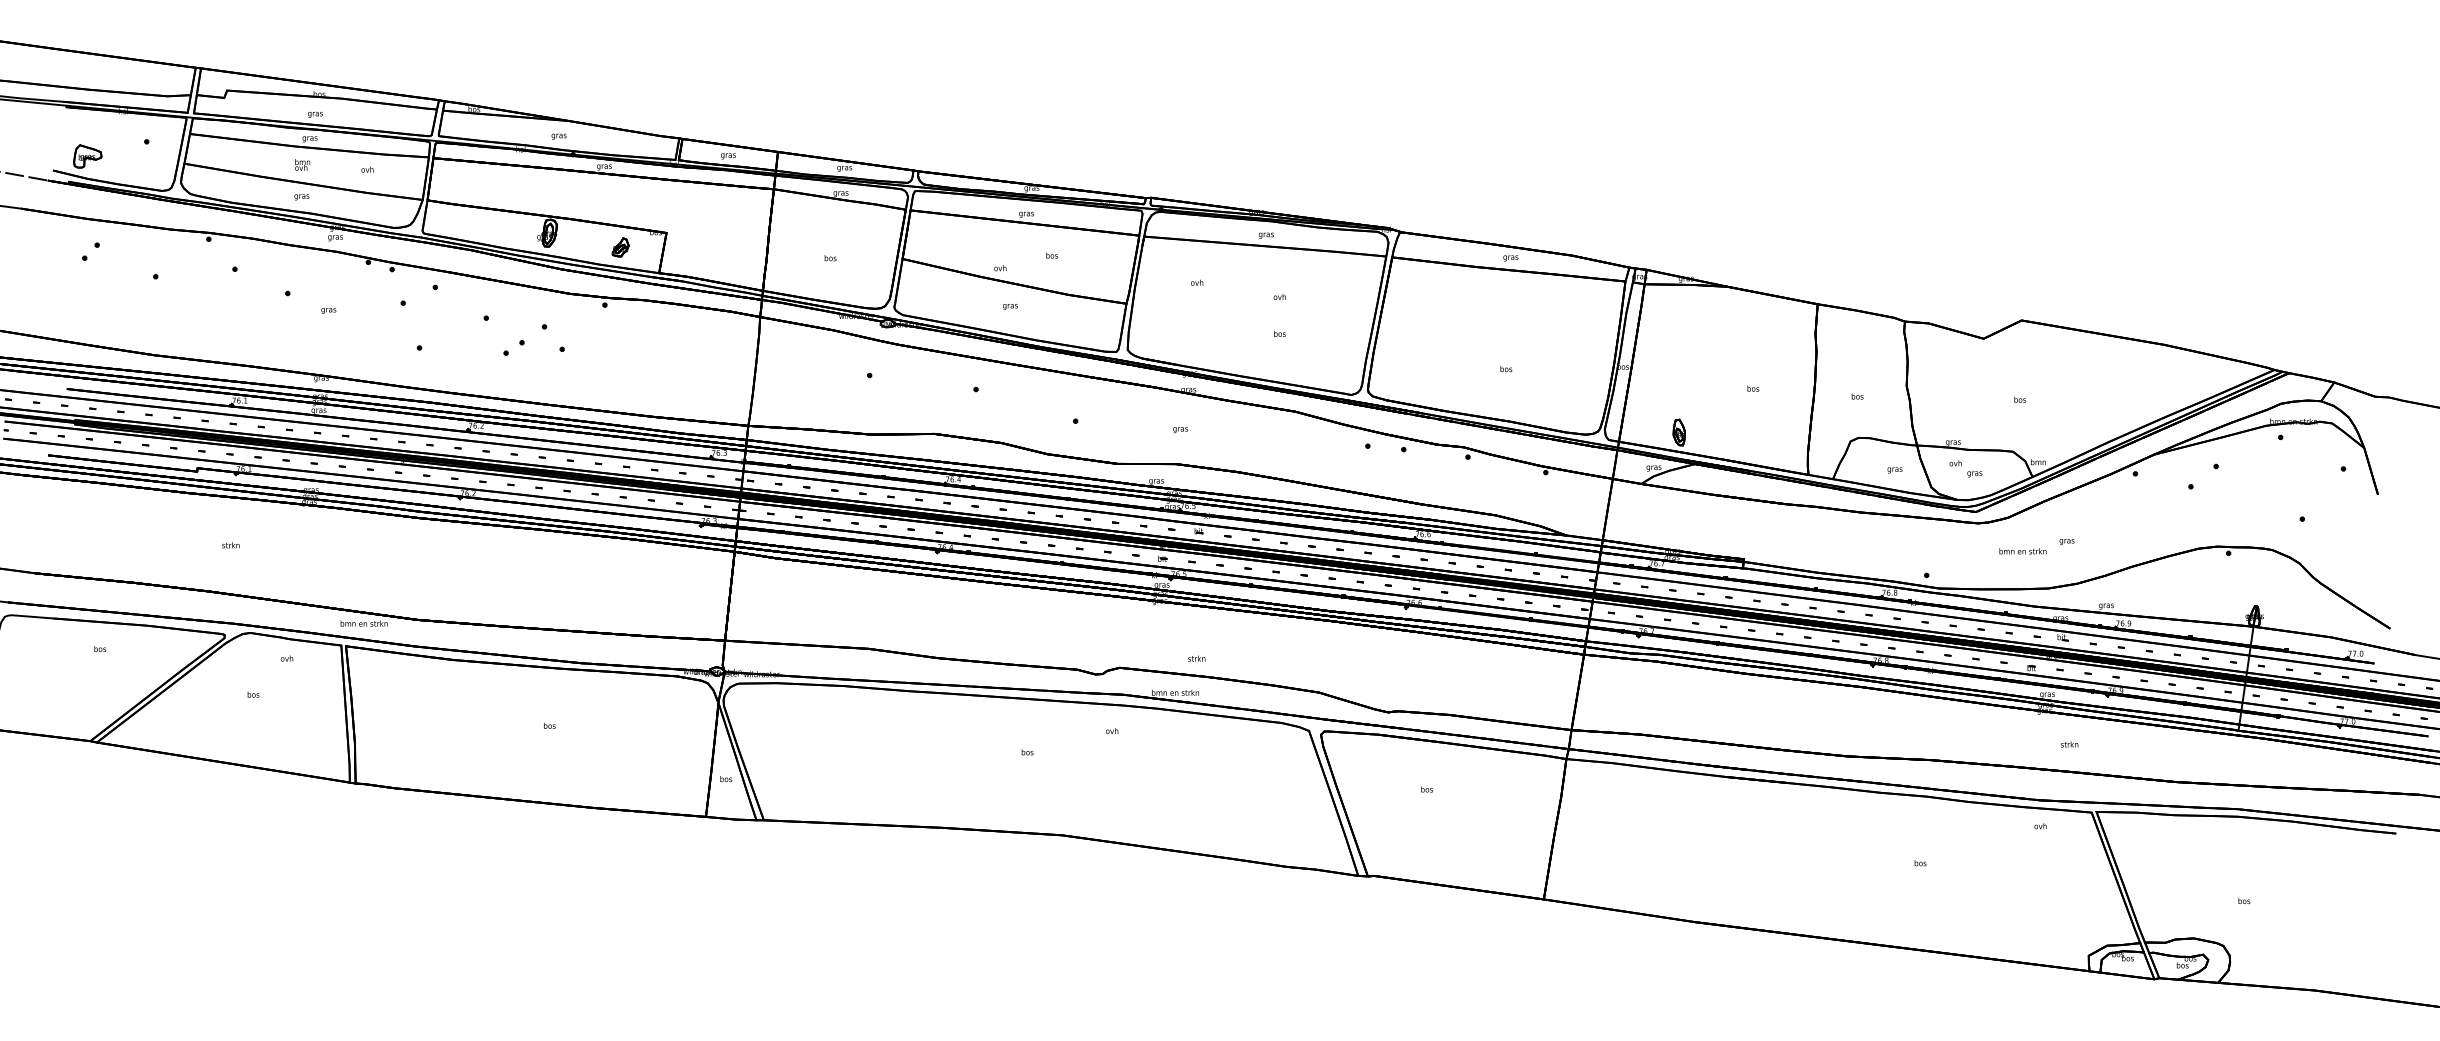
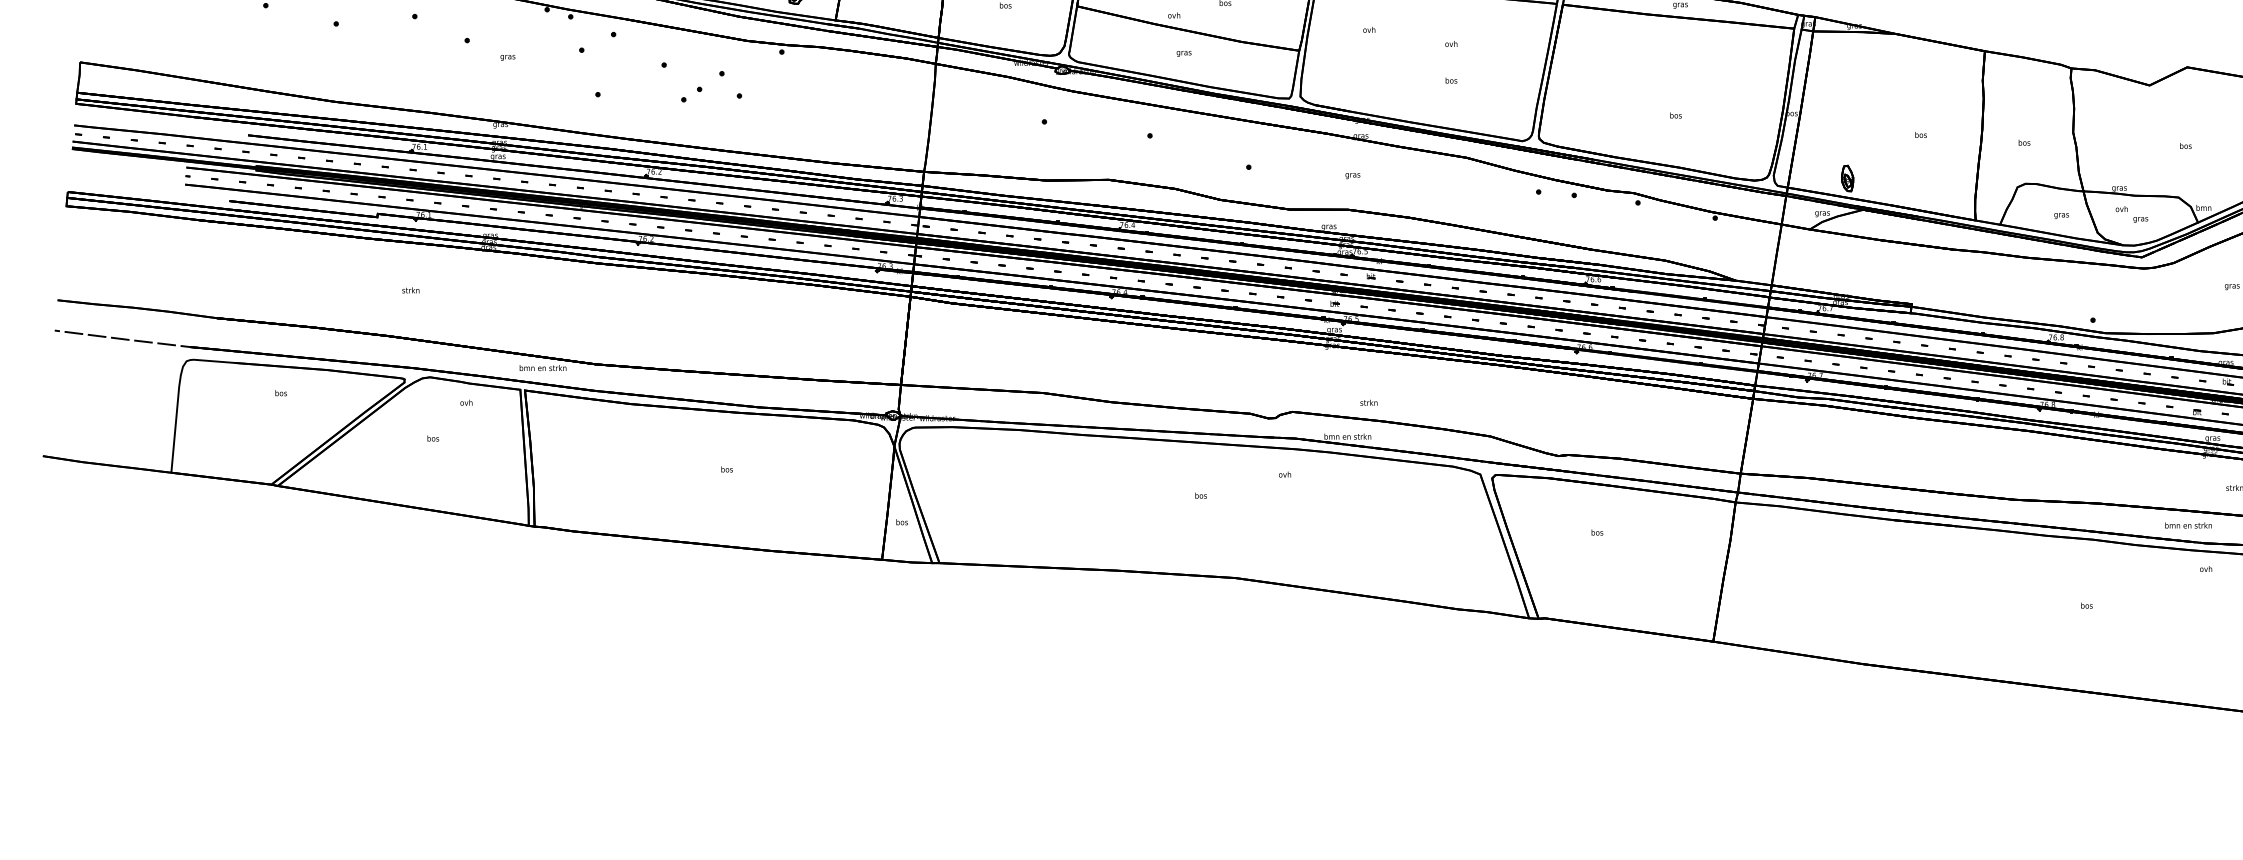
text: (2022, 551) -> (2188, 525), moved

